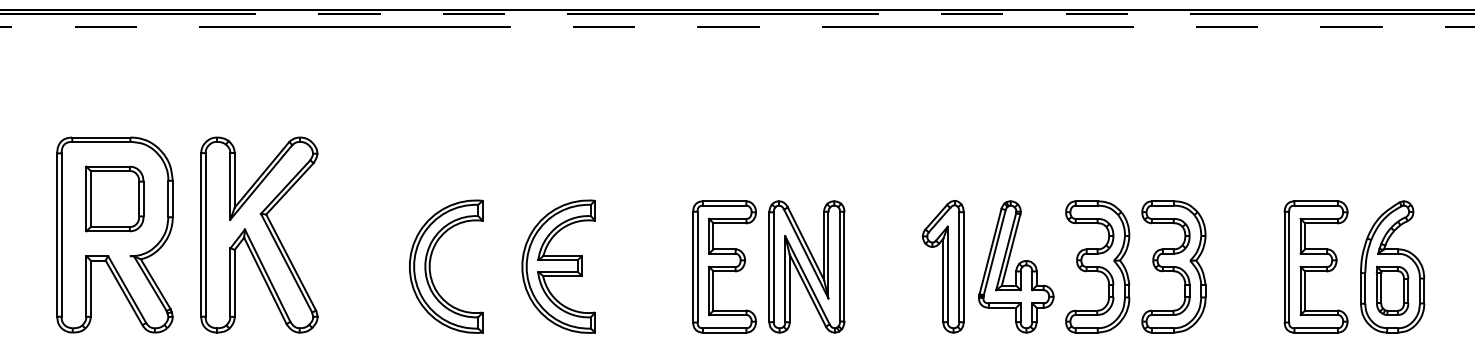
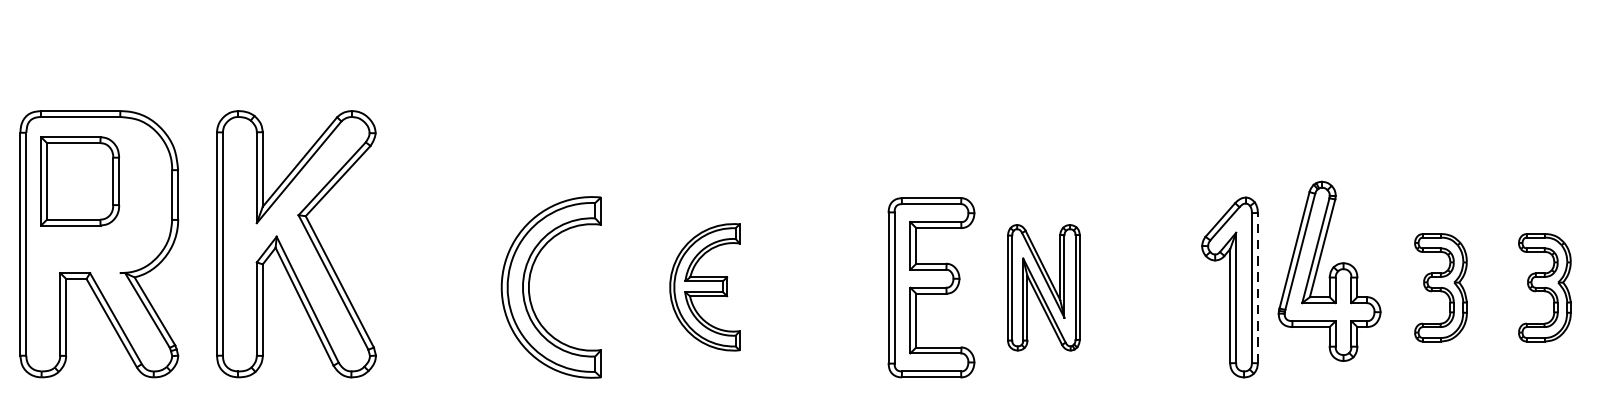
part: (114, 198) -> (79, 180), moved
part: (558, 266) -> (704, 287), size x0.7
part: (806, 266) -> (1043, 287), size x0.7
line: (963, 266) -> (1257, 287), solid -> dashed
part: (1016, 266) -> (1329, 270), moved
part: (1097, 266) -> (1440, 287), size x0.6
part: (1173, 266) -> (1544, 287), size x0.6

